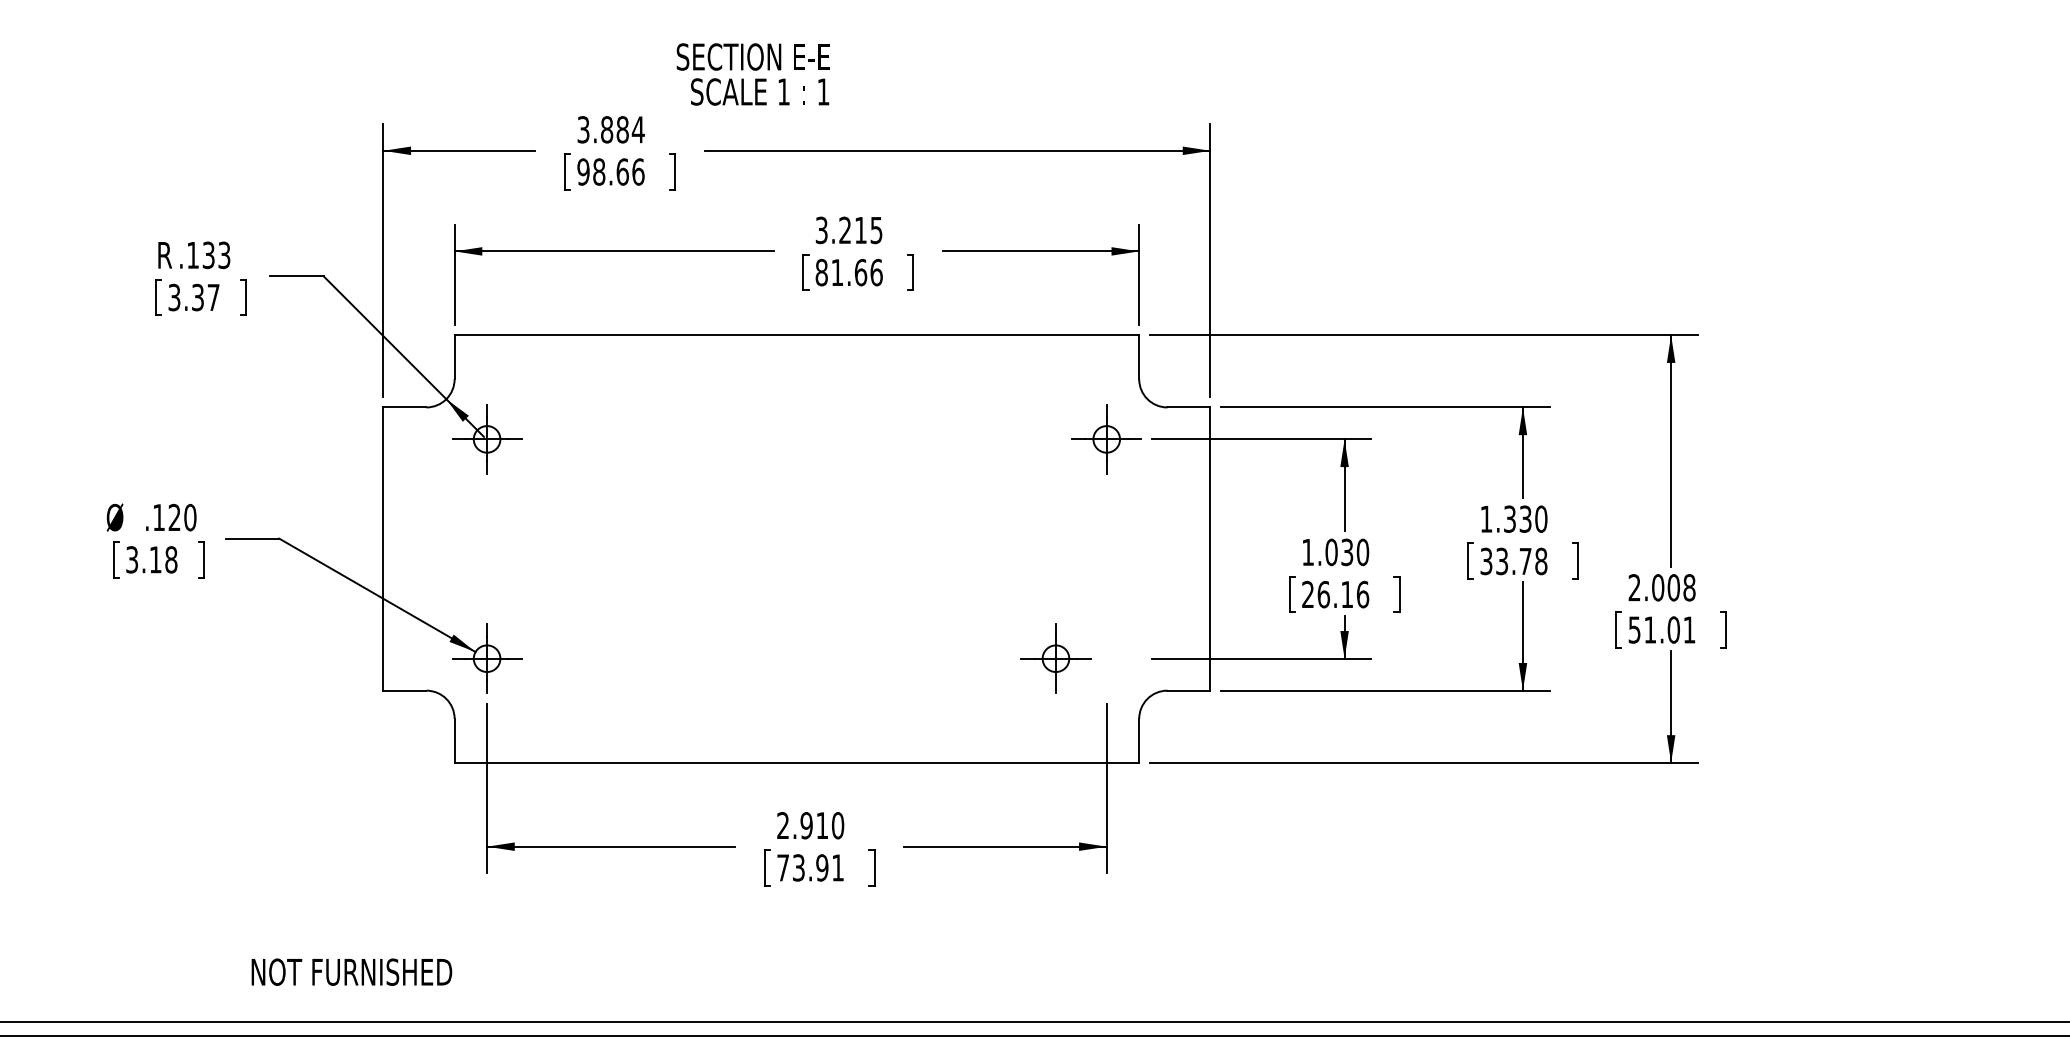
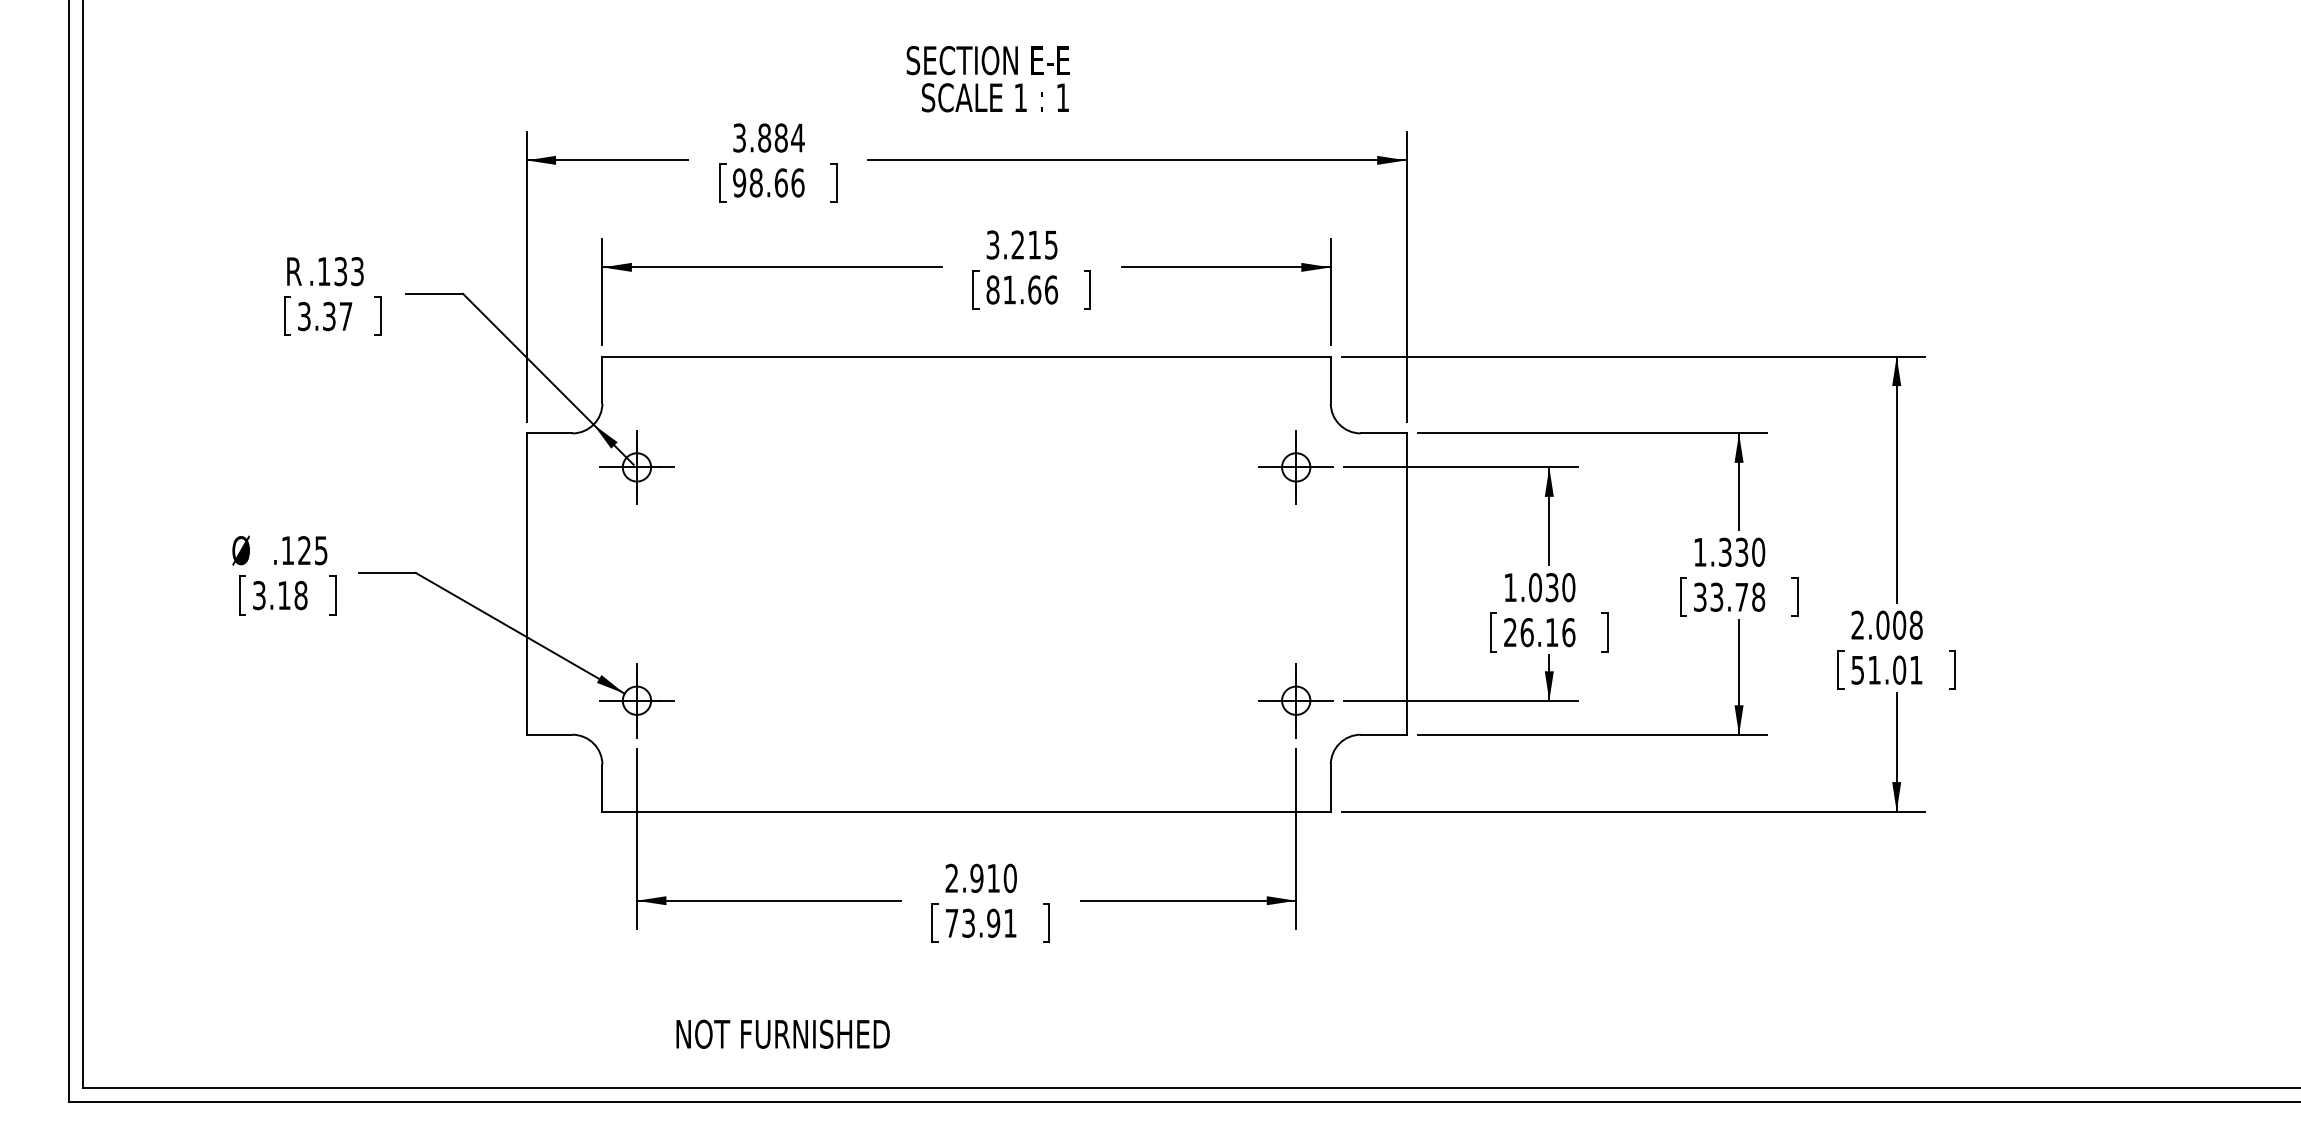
text: (752, 74) -> (987, 79), moved
text: (189, 517) -> (320, 550), .120 -> .125
part: (1055, 658) -> (1295, 700), moved
text: (351, 971) -> (782, 1033), moved

